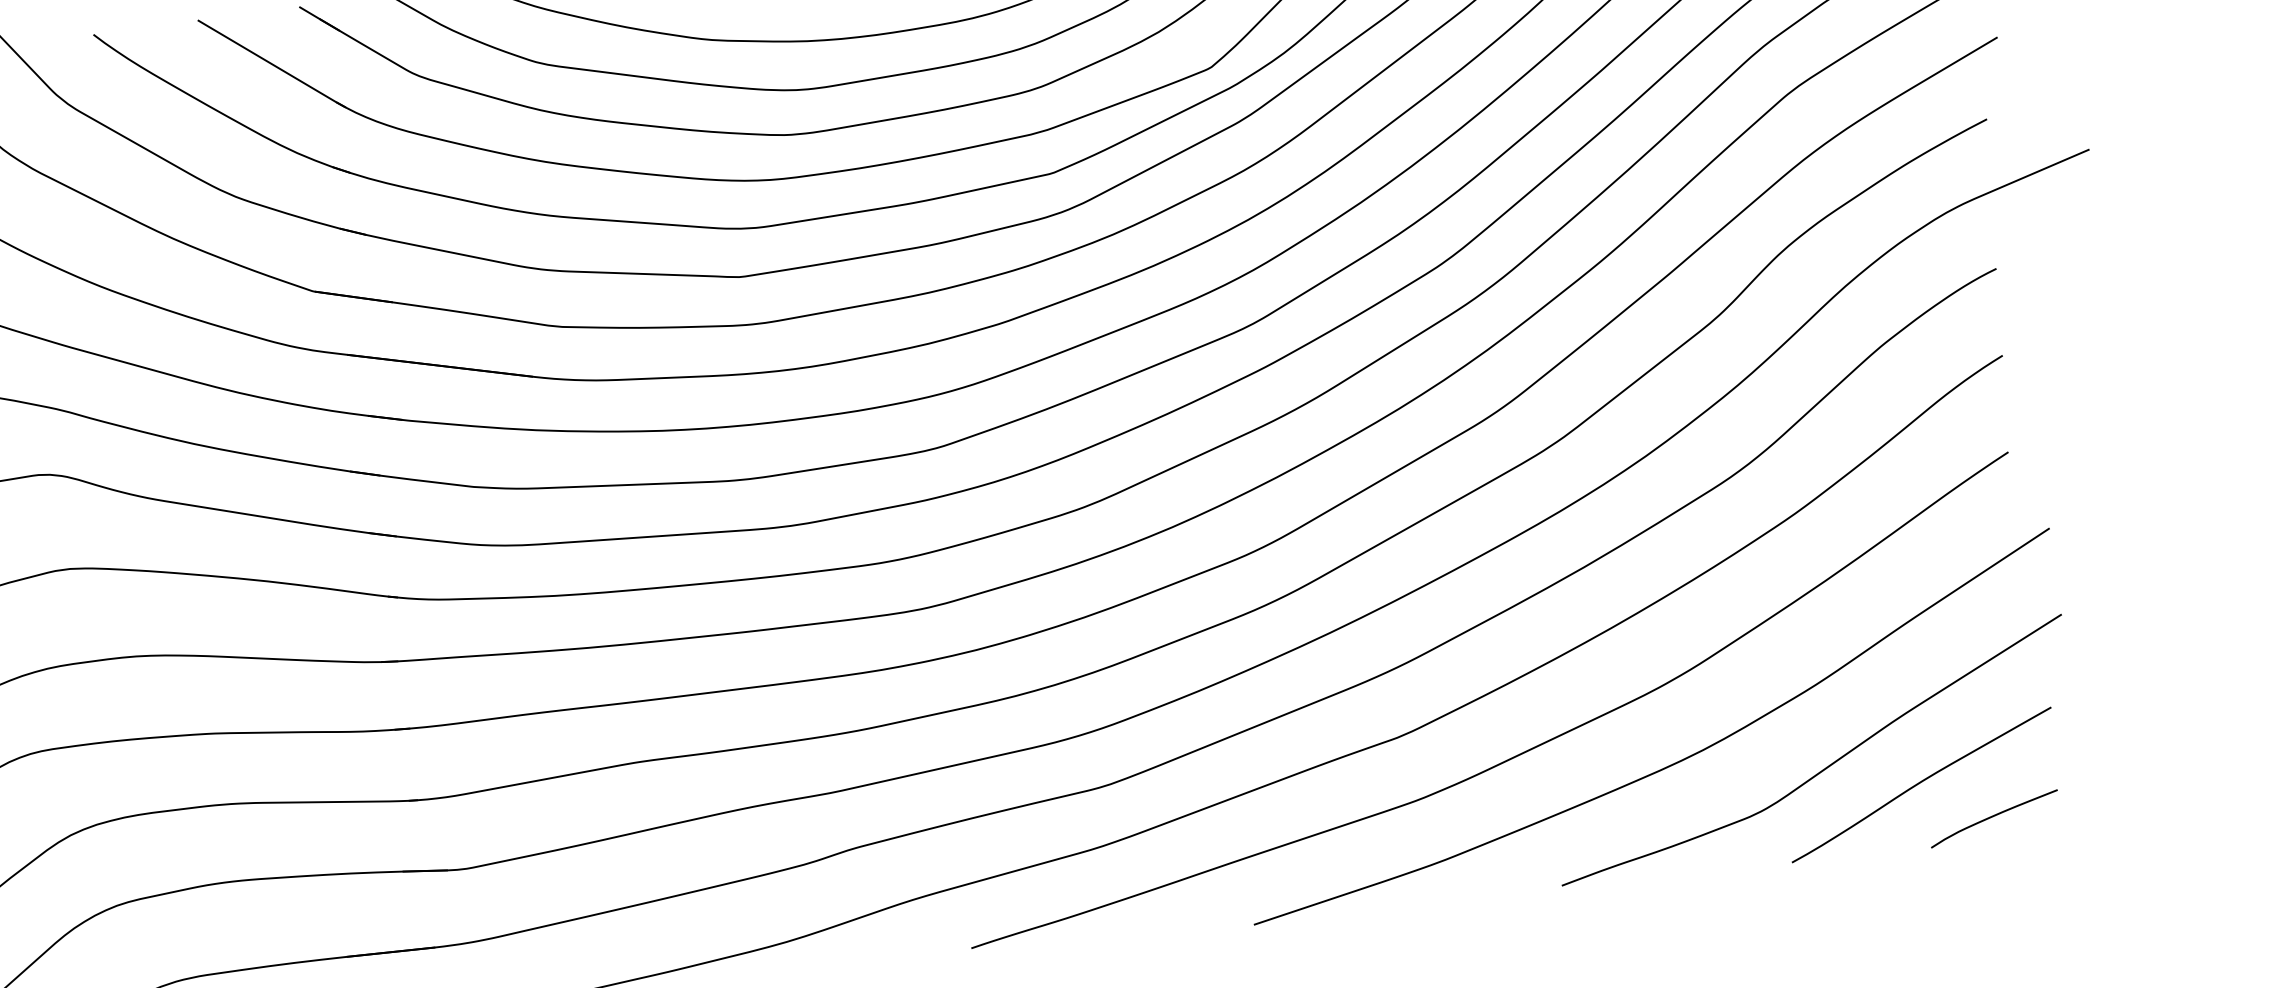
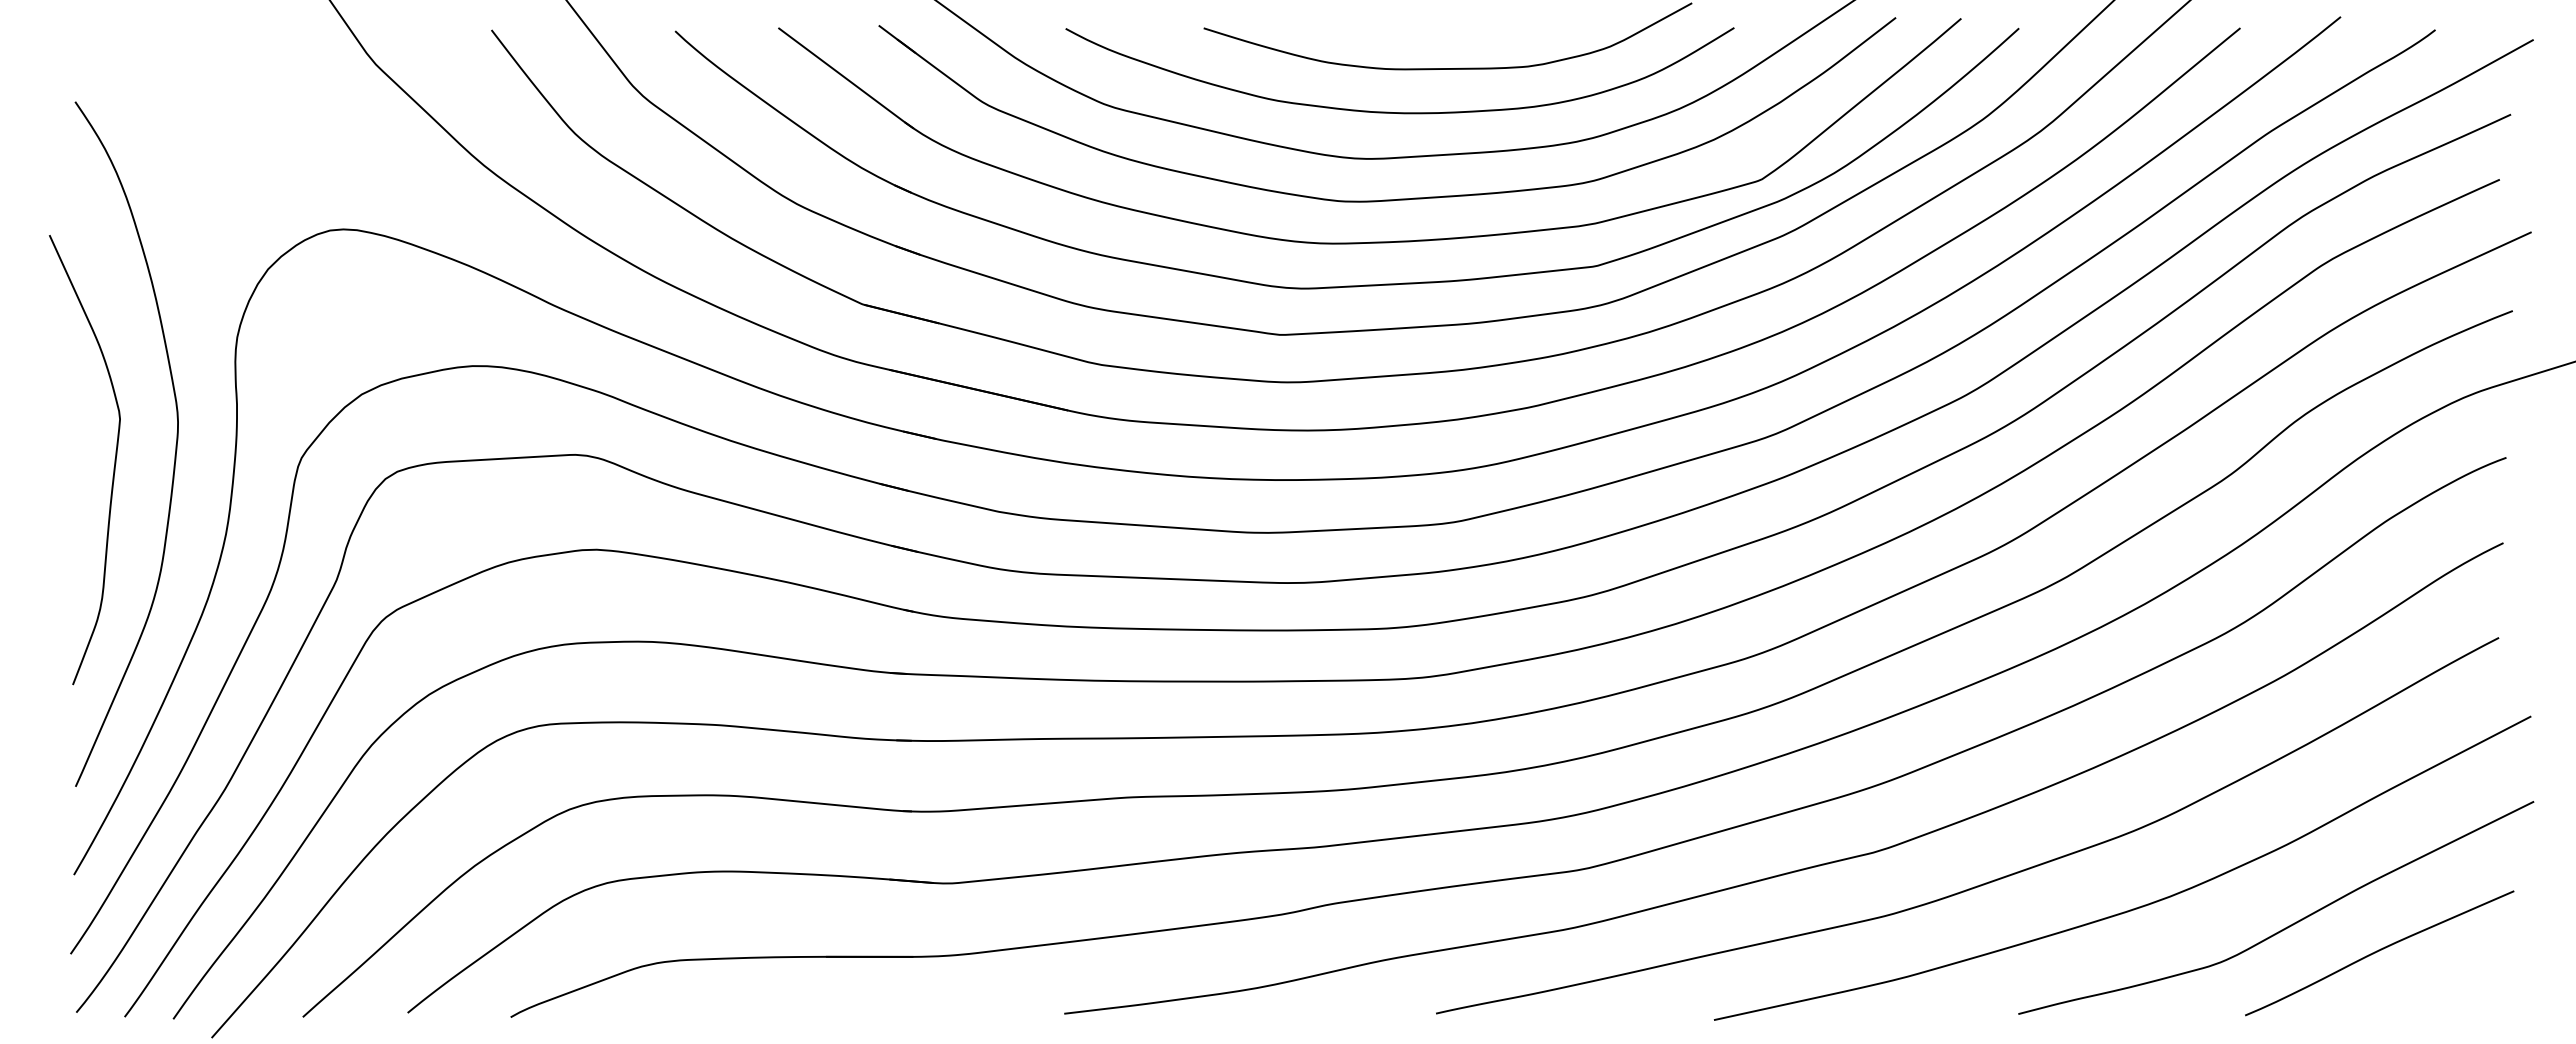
curve: (1993, 817) -> (2446, 992), removed

